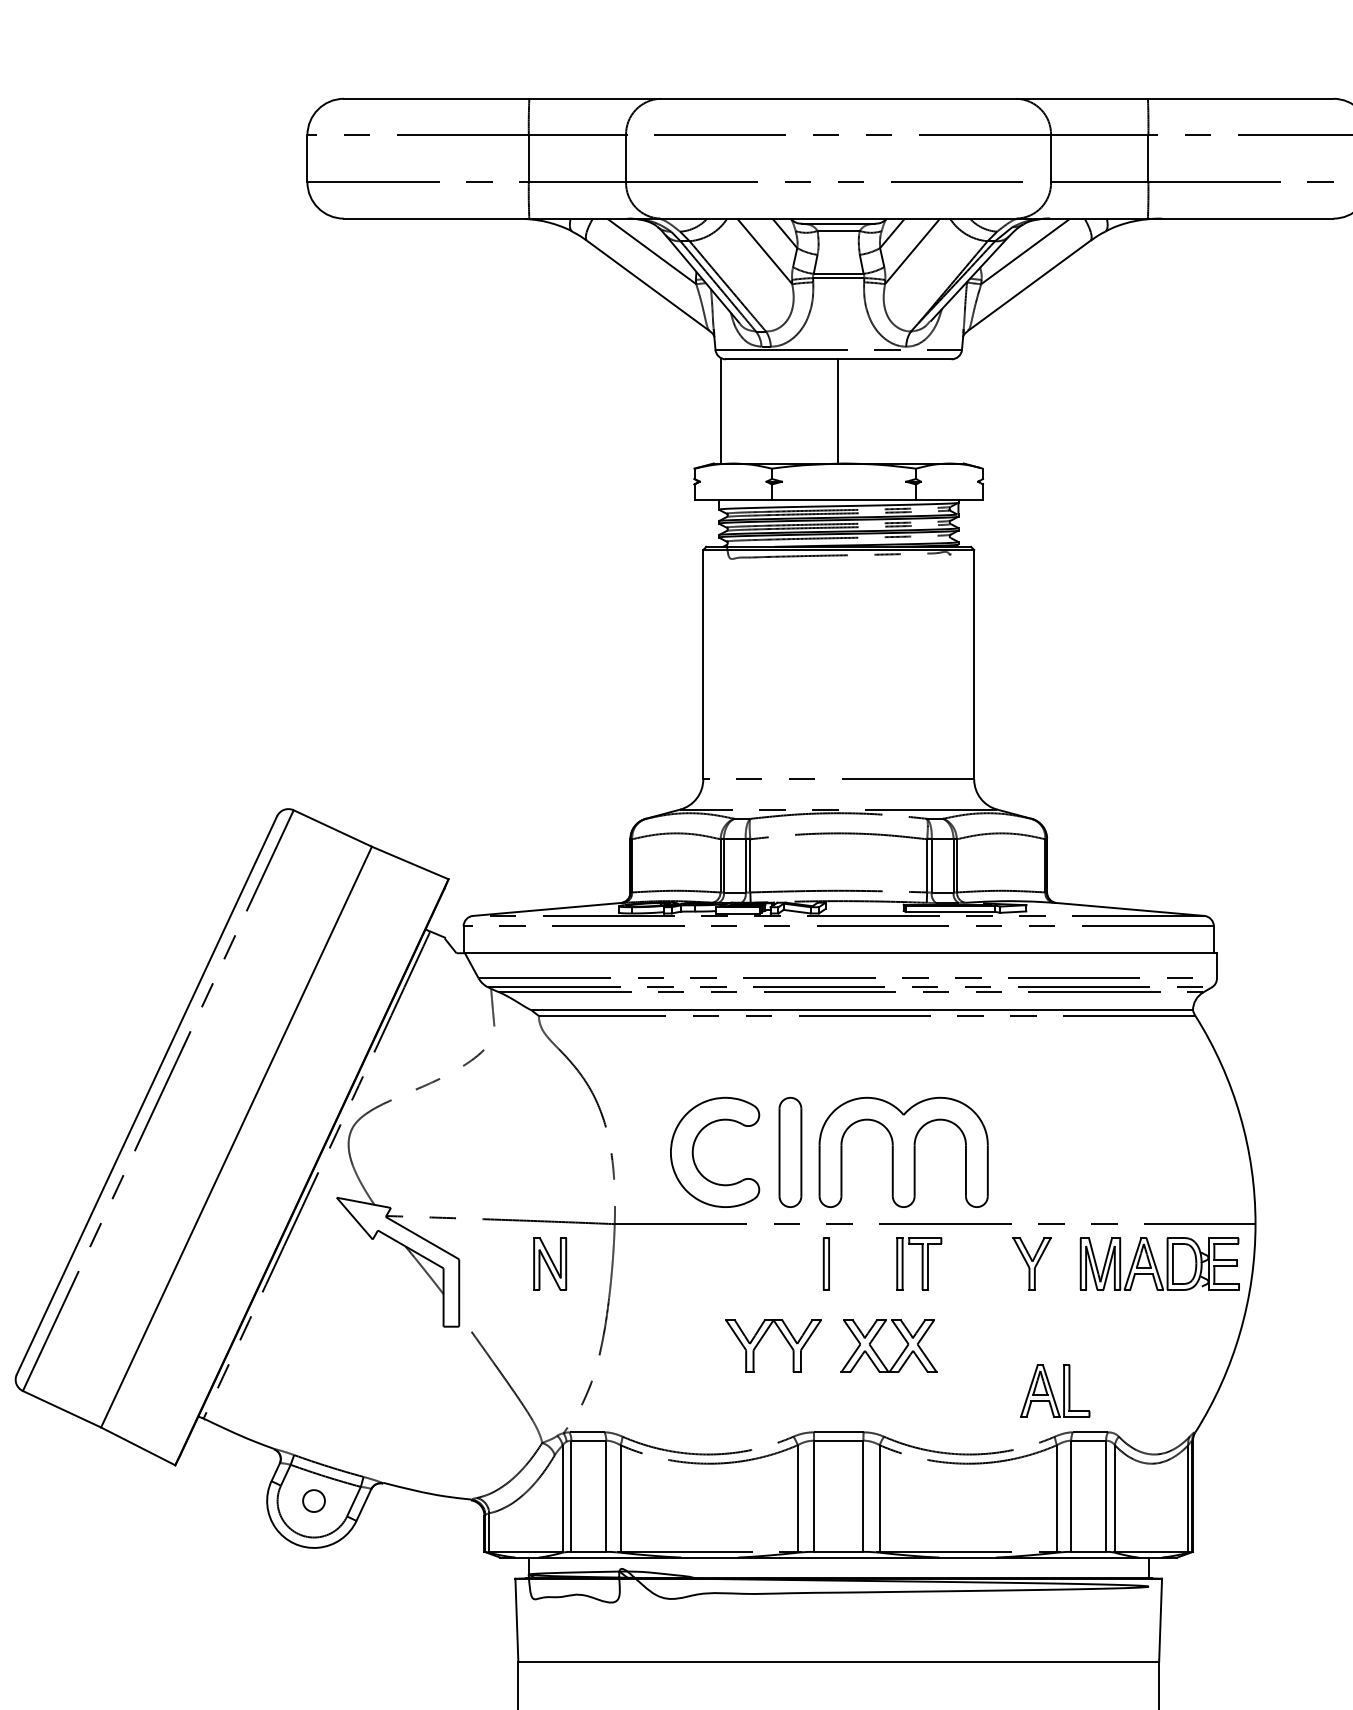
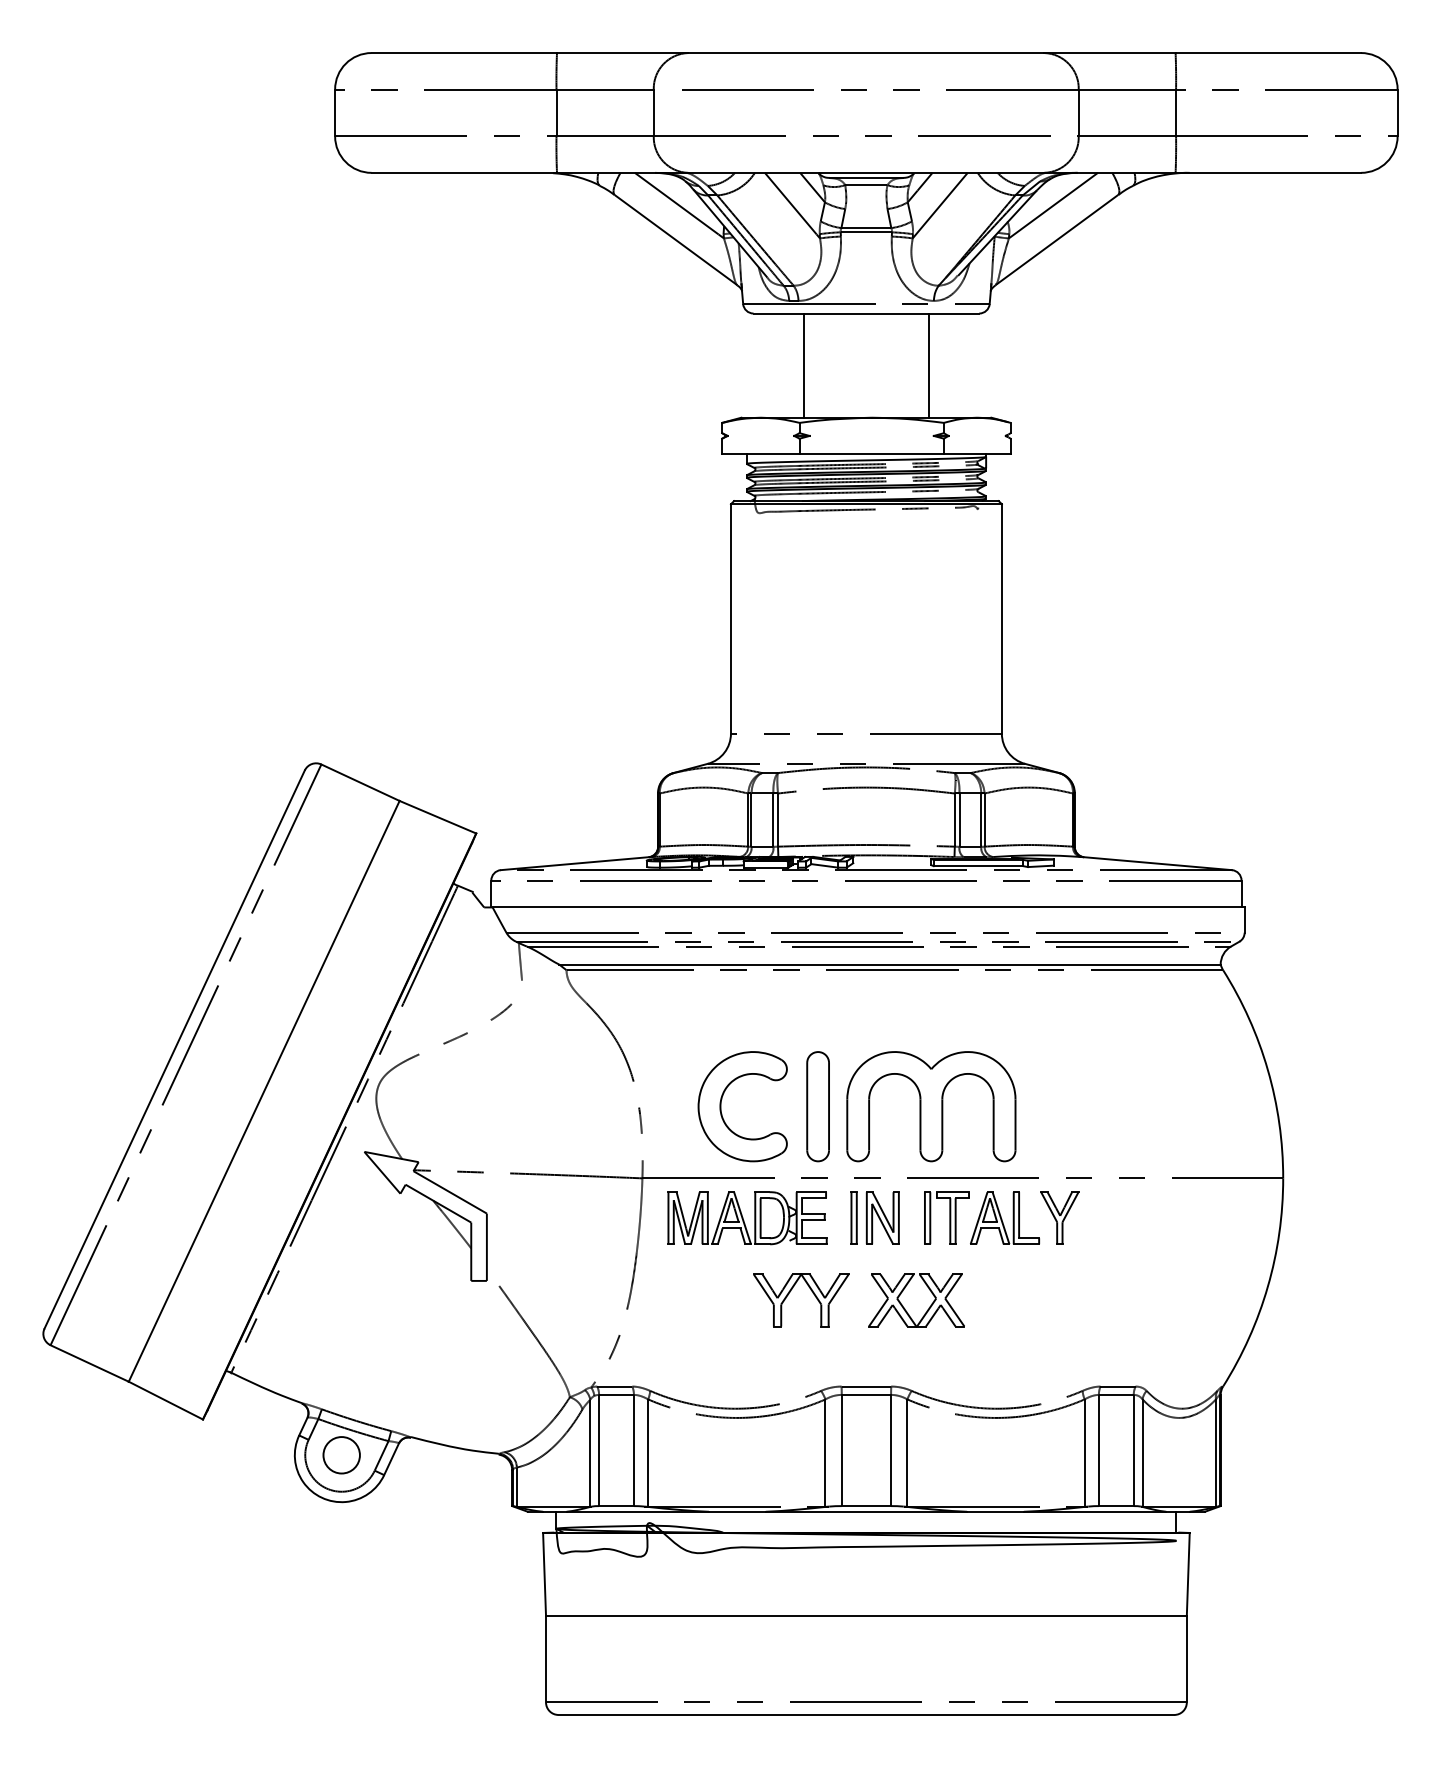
line: (720, 411) -> (803, 365), moved
line: (837, 411) -> (928, 365), moved
part: (549, 1263) -> (882, 1217), moved
part: (1159, 1264) -> (747, 1218), moved
part: (1054, 1390) -> (1004, 1217), moved
circle: (313, 1501) -> (341, 1455), size x1.67

